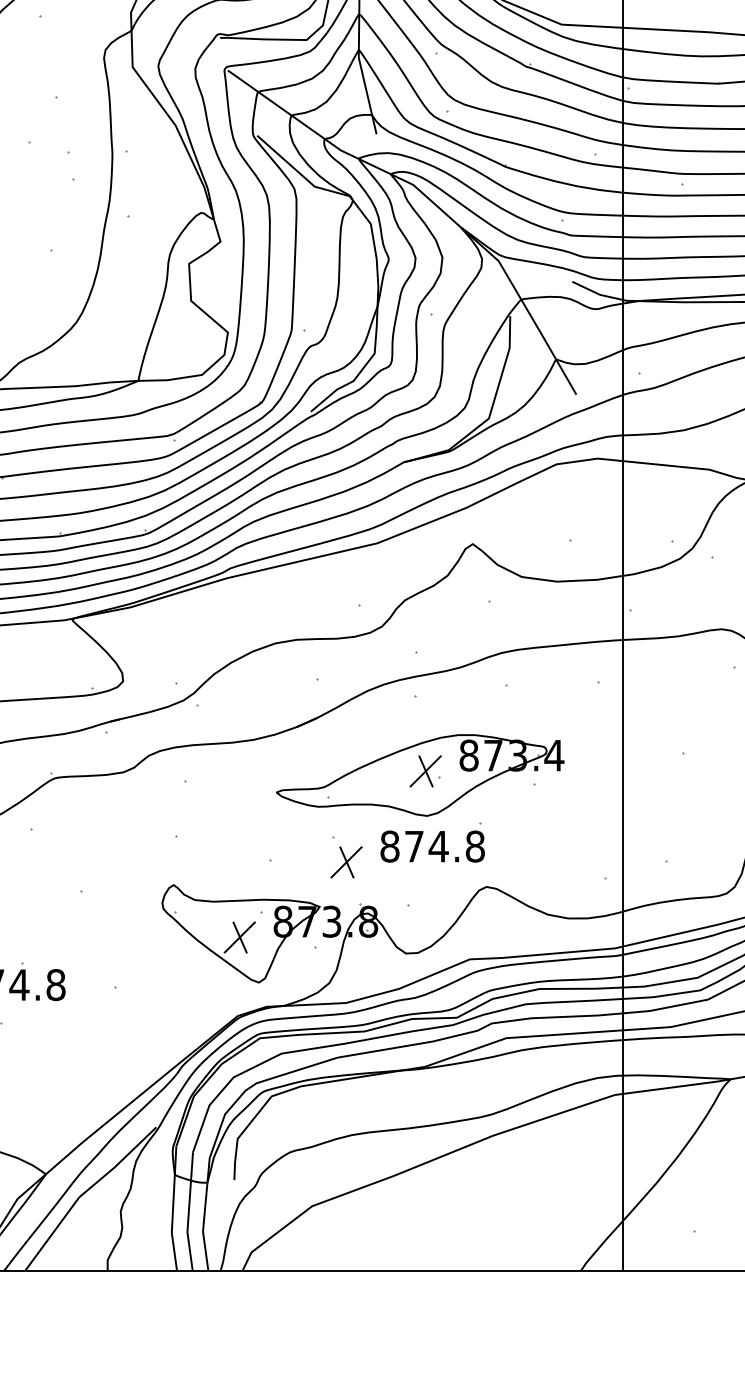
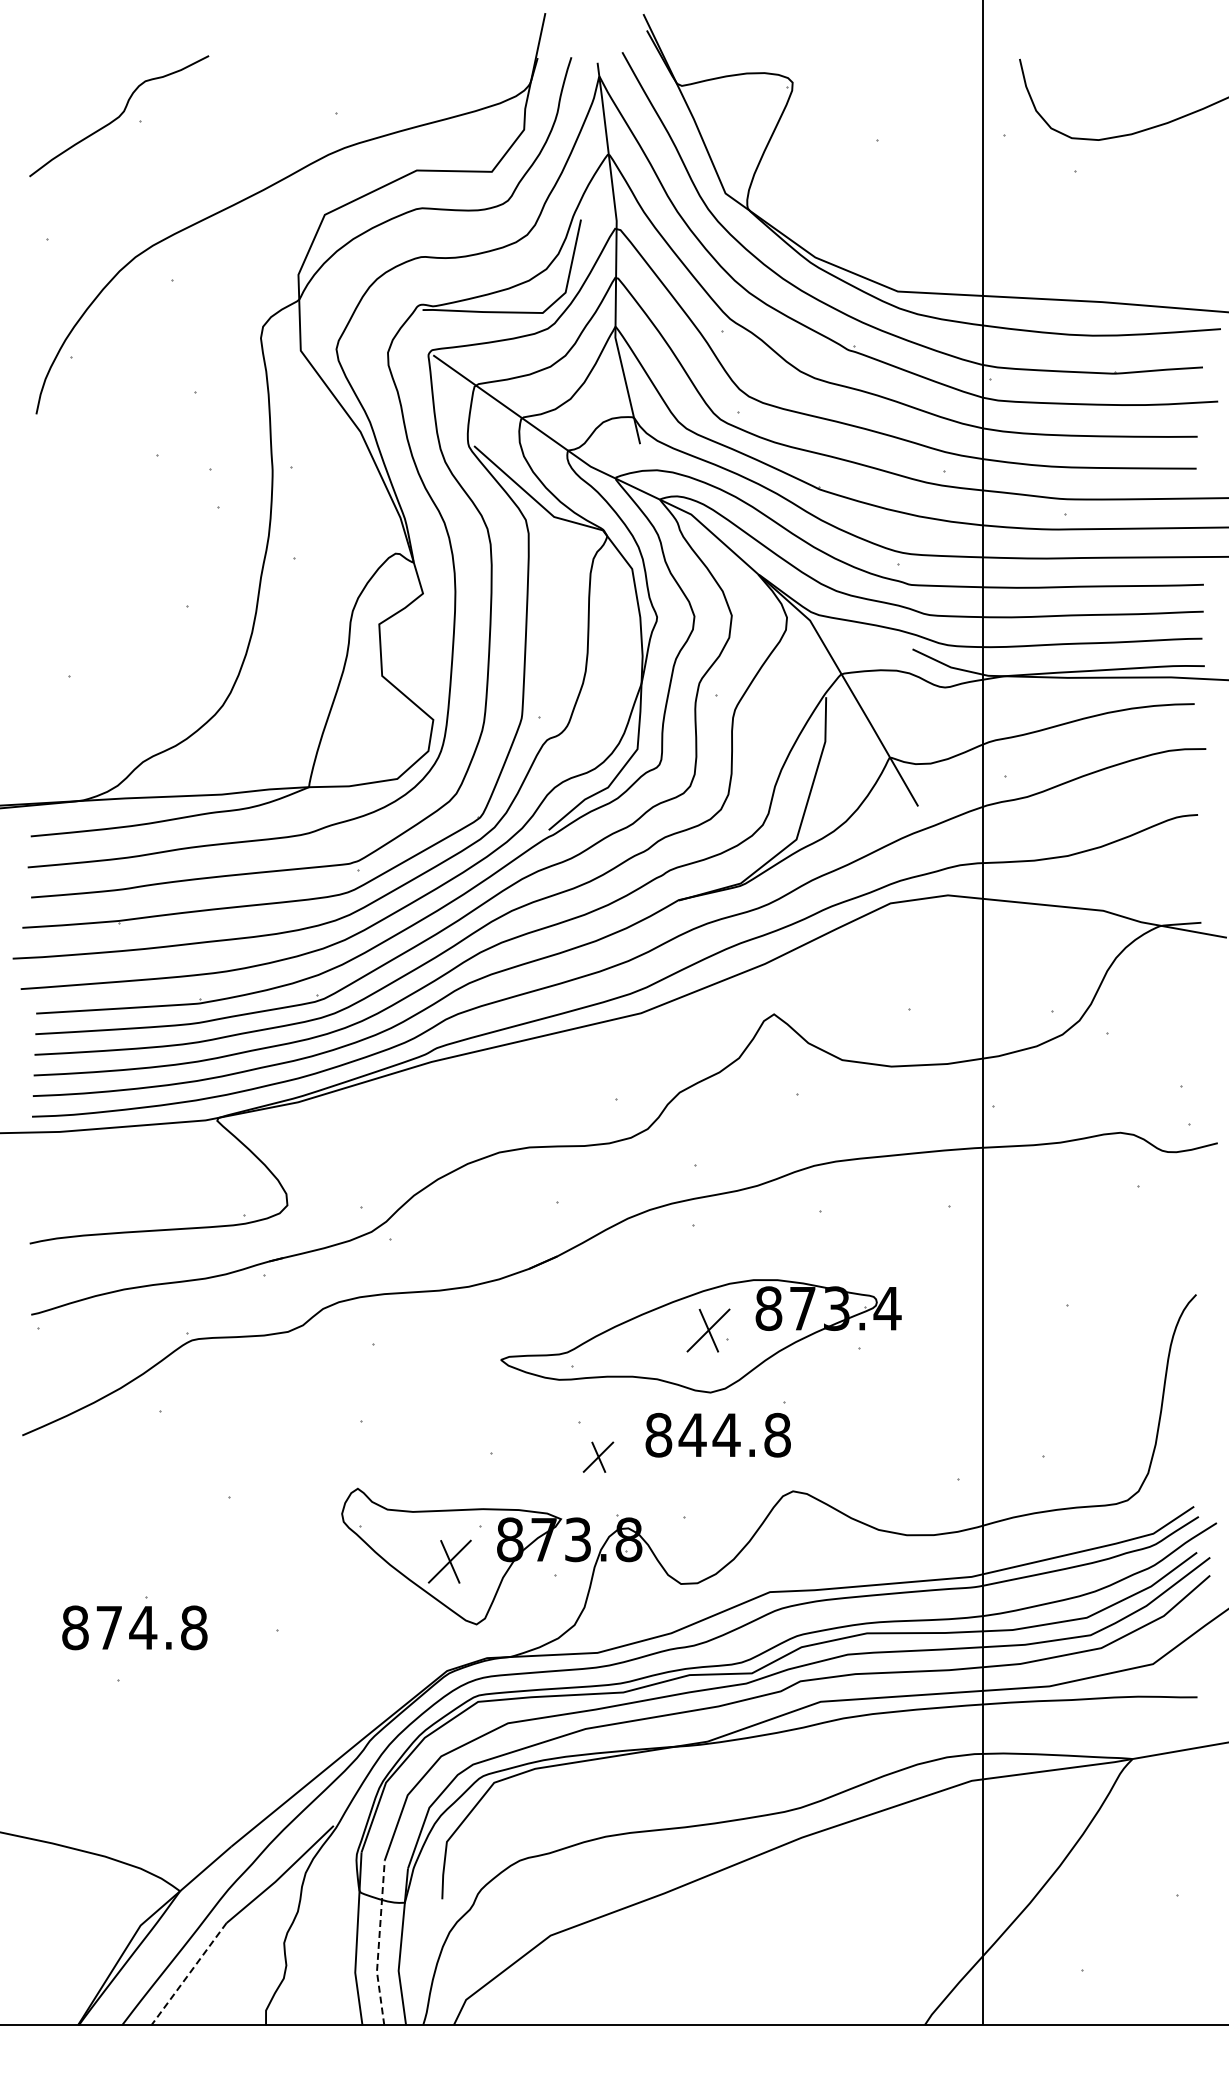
text: (414, 846) -> (692, 1434), 874.8 -> 844.8
part: (346, 862) -> (598, 1457), size x0.7
line: (188, 1212) -> (378, 1944), solid -> dashed
line: (51, 1234) -> (188, 1974), solid -> dashed

